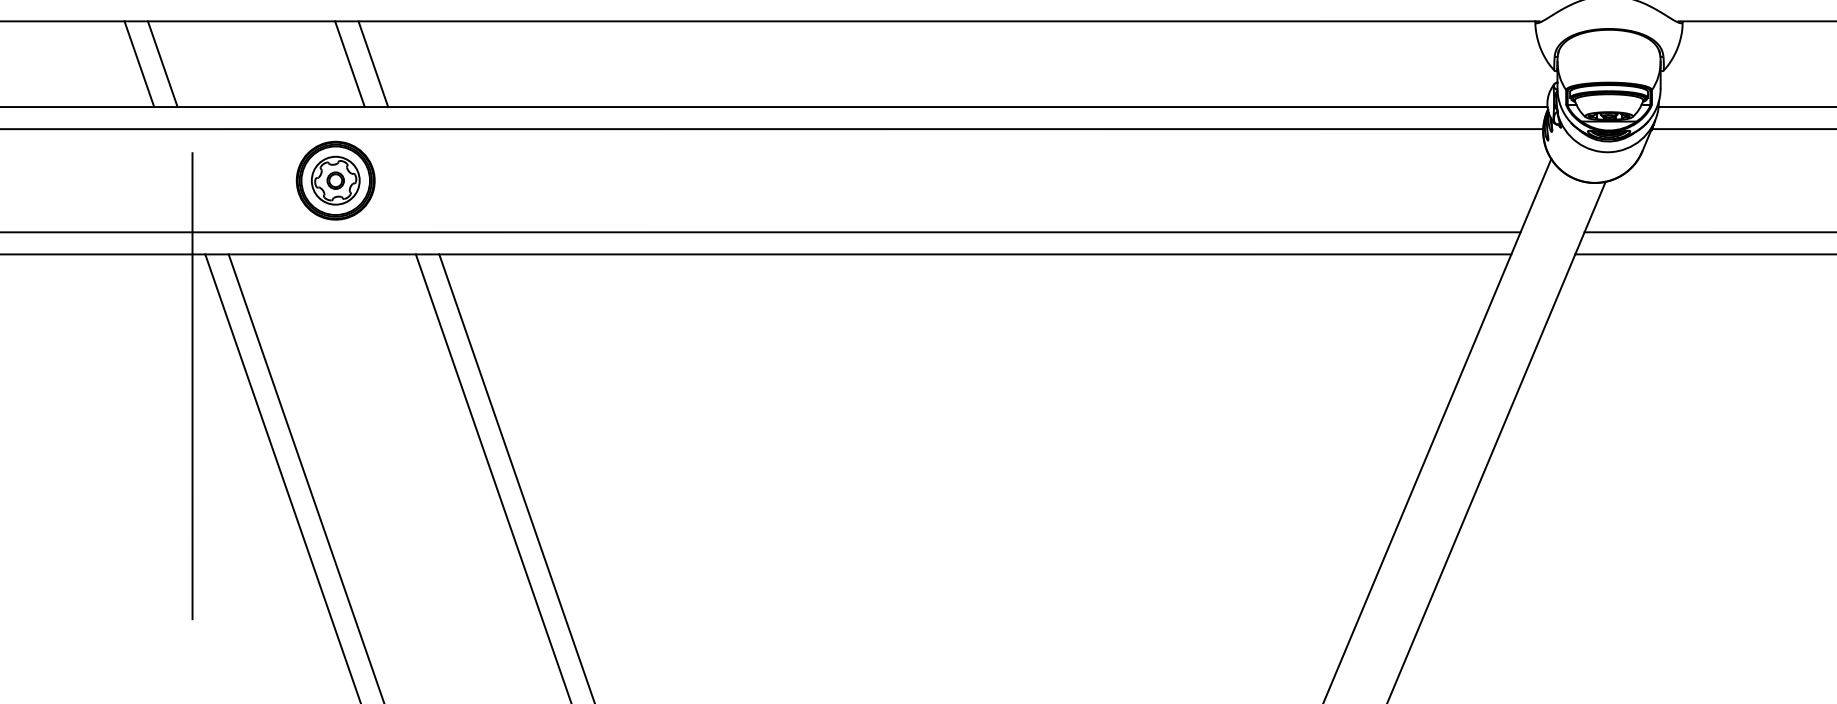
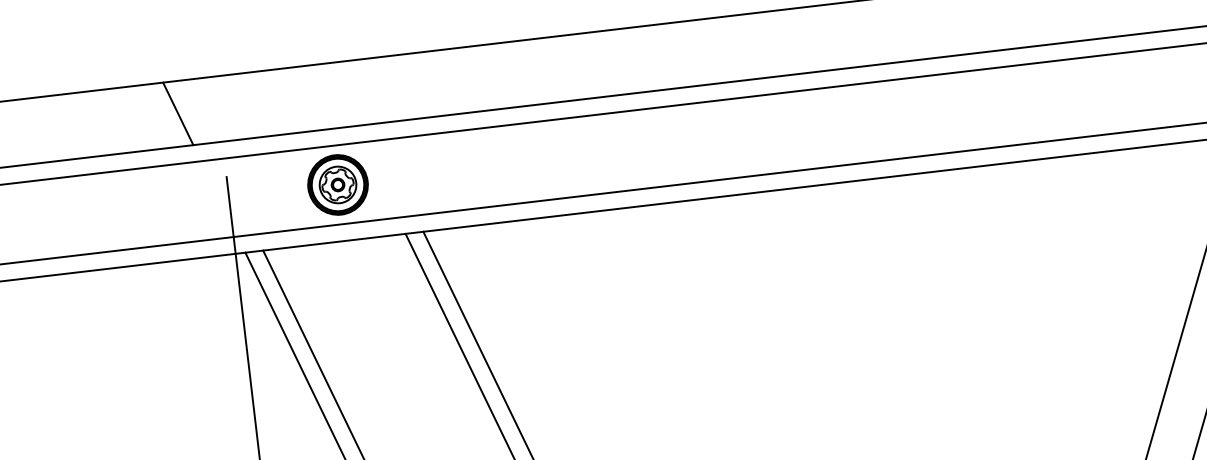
line: (162, 64) -> (195, 112), removed
line: (349, 64) -> (338, 95), removed
line: (373, 64) -> (356, 93), removed

